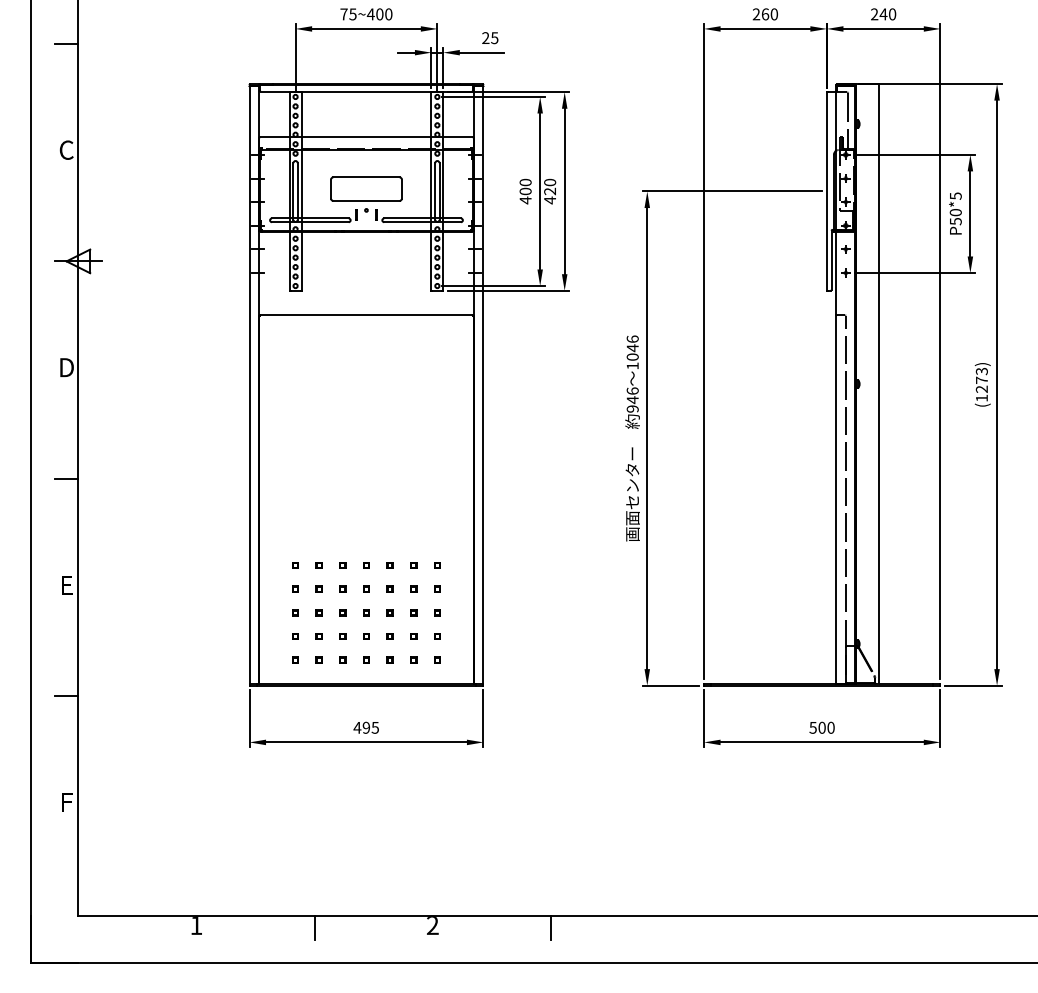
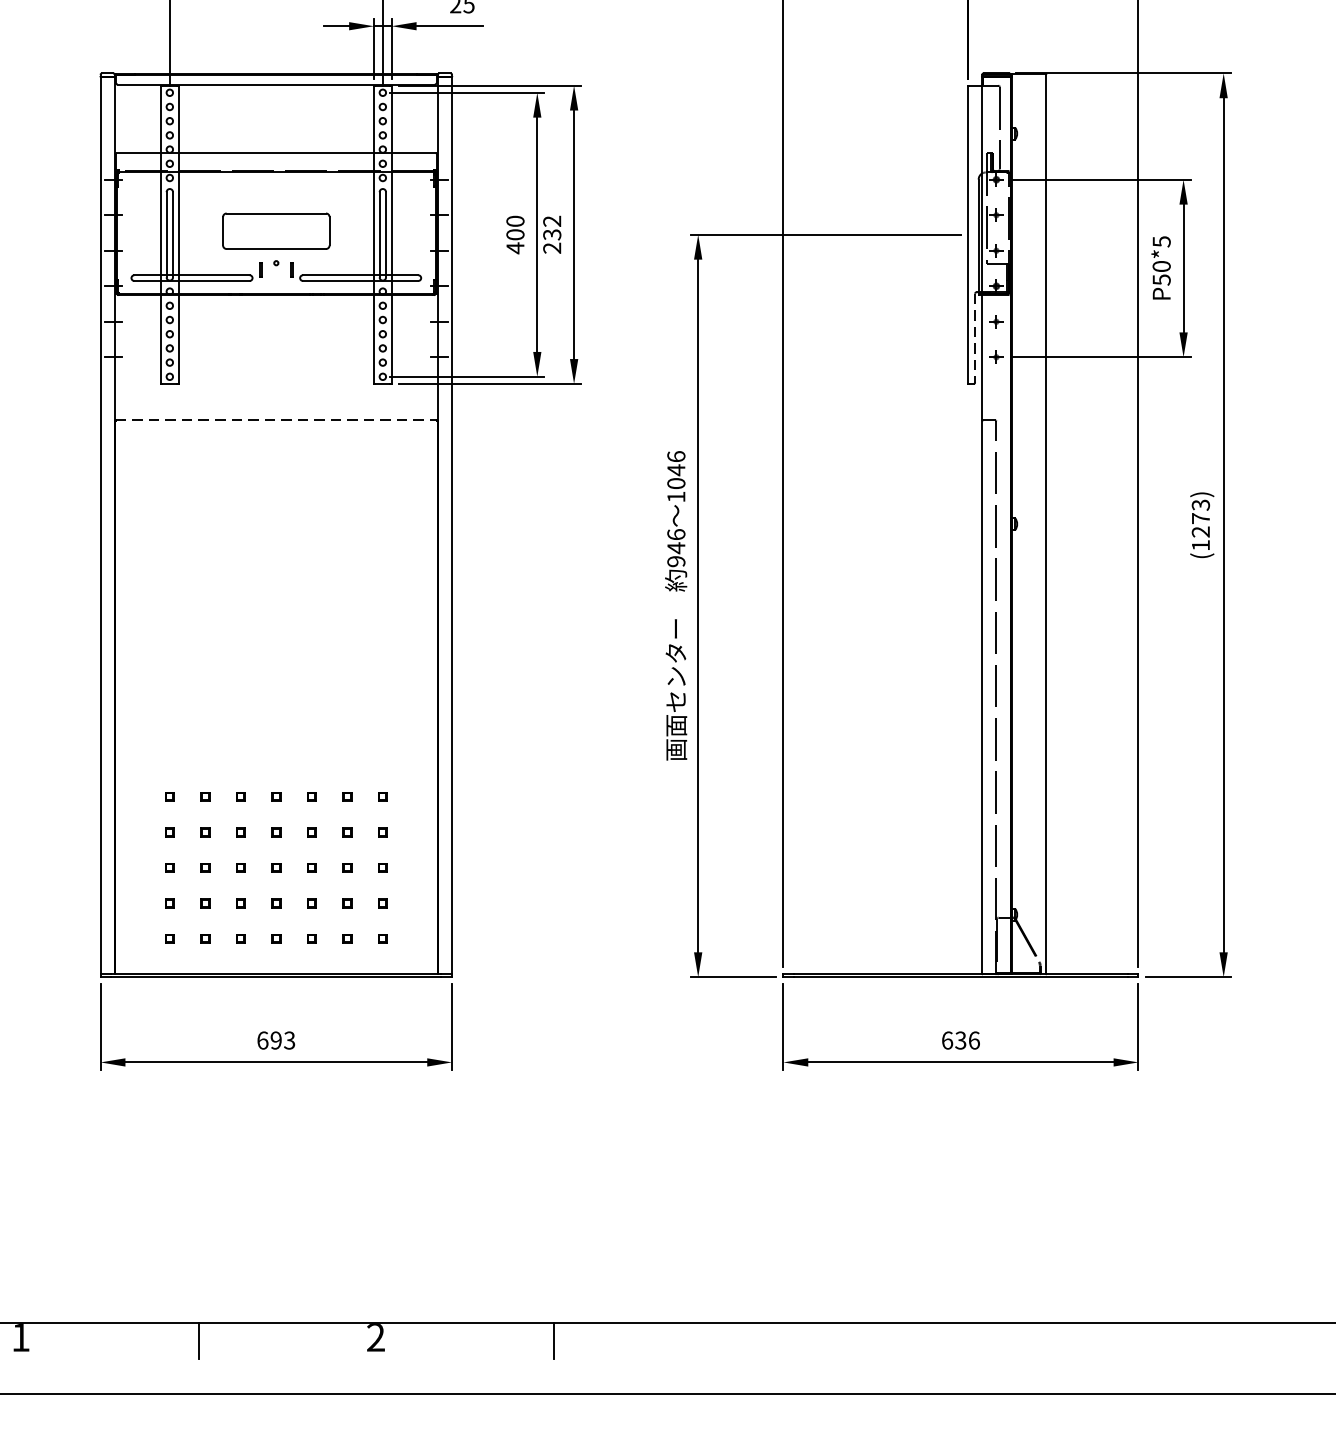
text: (550, 191) -> (552, 234), 420 -> 232
line: (831, 260) -> (974, 338), solid -> dashed
line: (366, 315) -> (276, 421), solid -> dashed
text: (365, 727) -> (274, 1040), 495 -> 693
text: (821, 727) -> (959, 1040), 500 -> 636

